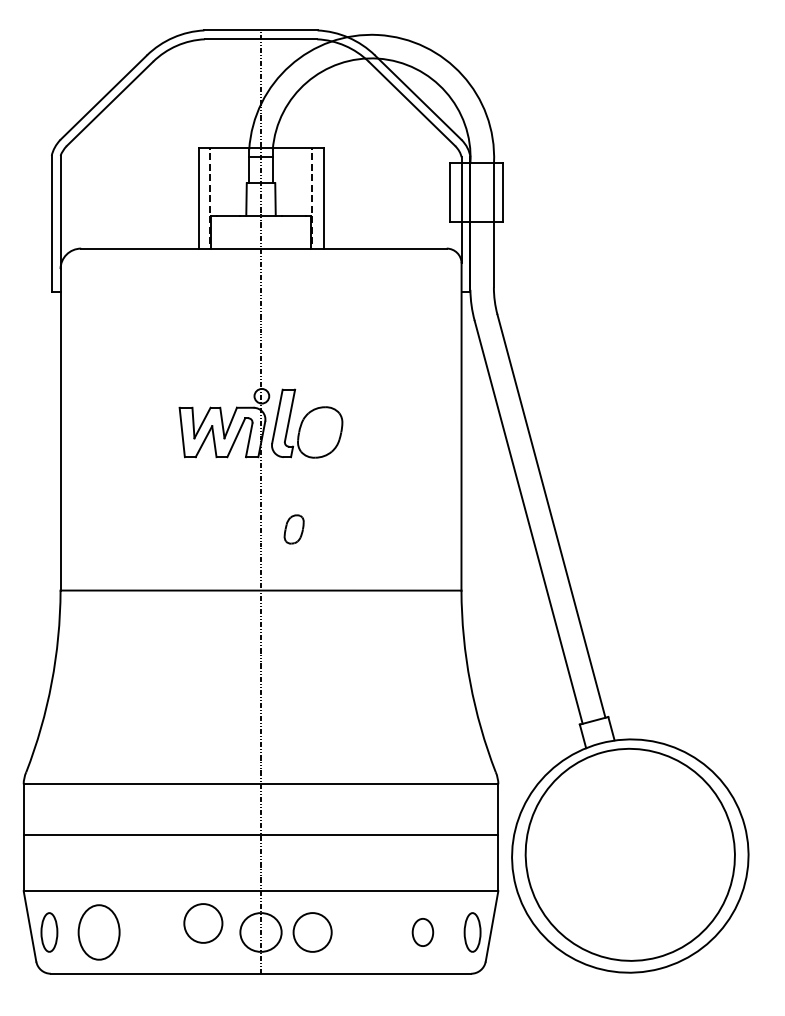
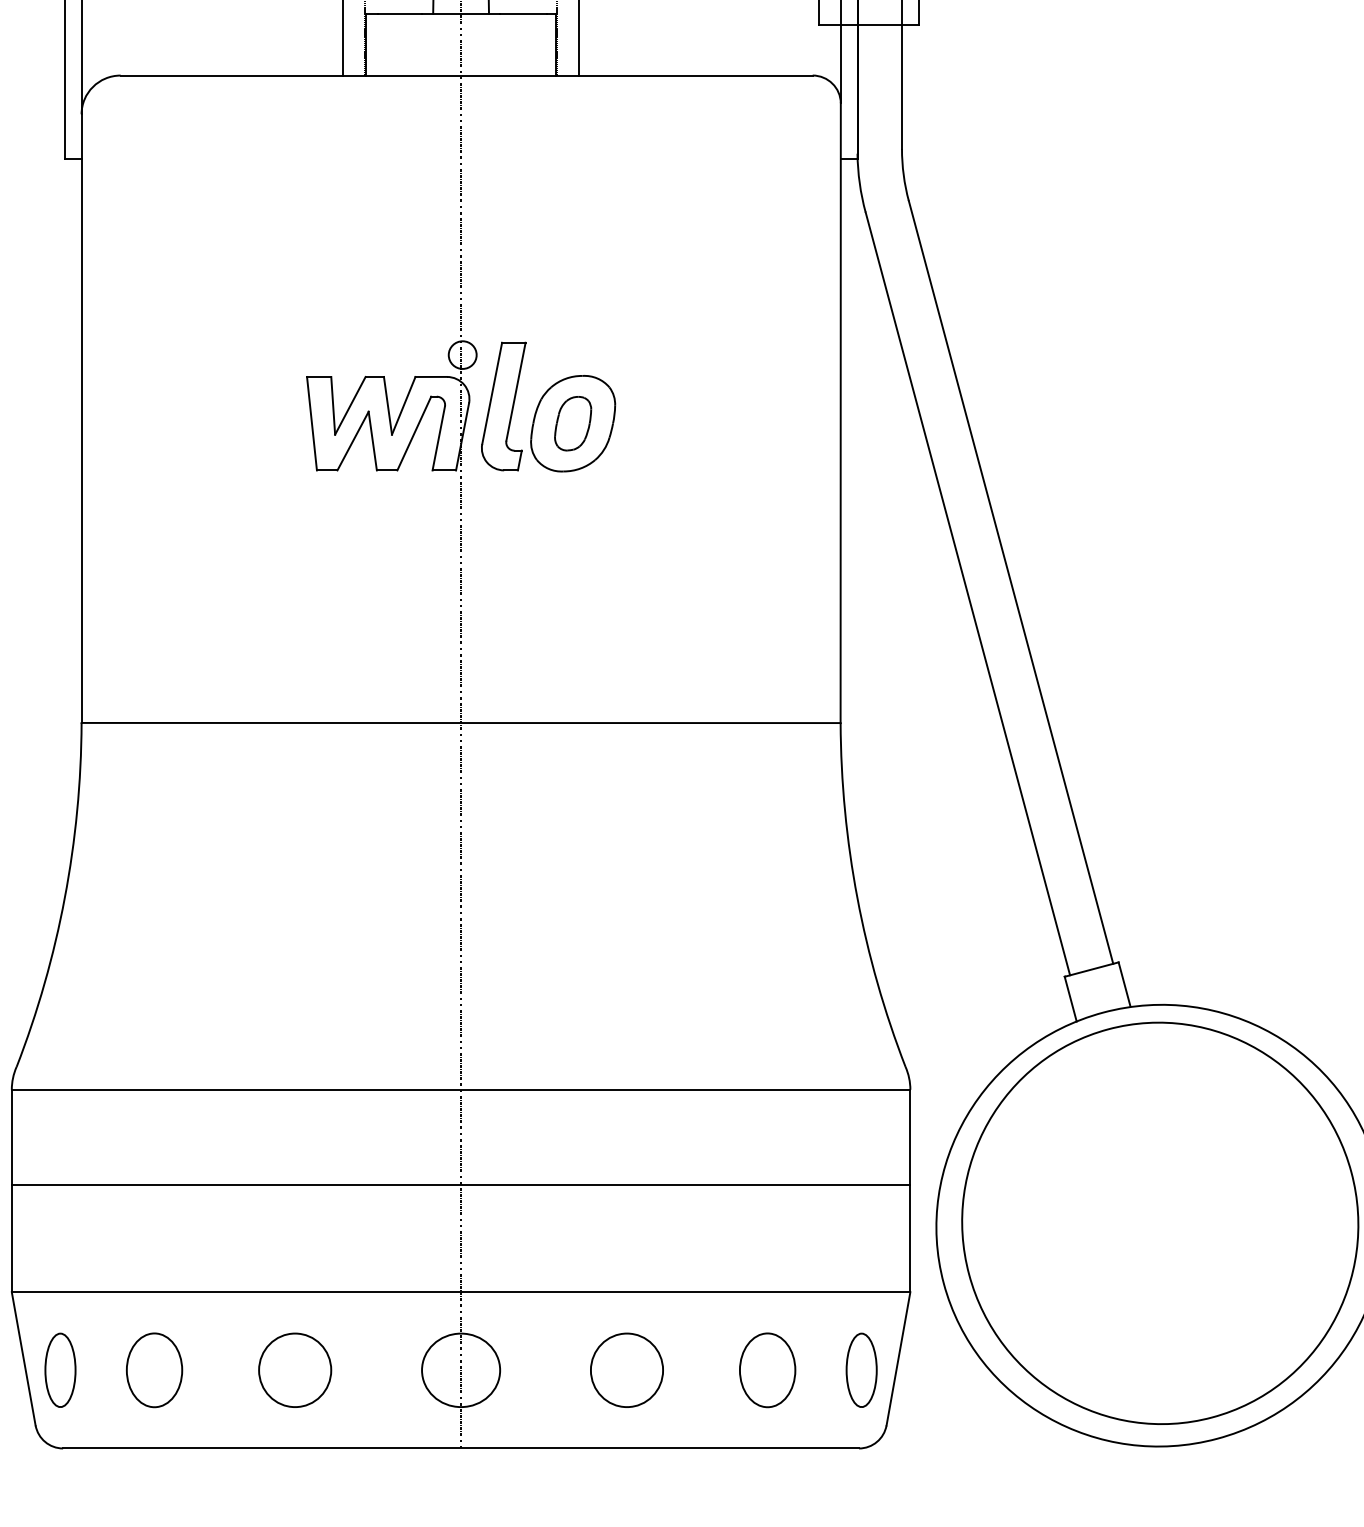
part: (293, 529) -> (571, 423), moved
part: (203, 923) -> (295, 1370), moved
part: (98, 932) -> (153, 1370), size x0.71
part: (312, 932) -> (626, 1370), moved
part: (422, 932) -> (766, 1370), size x1.43

